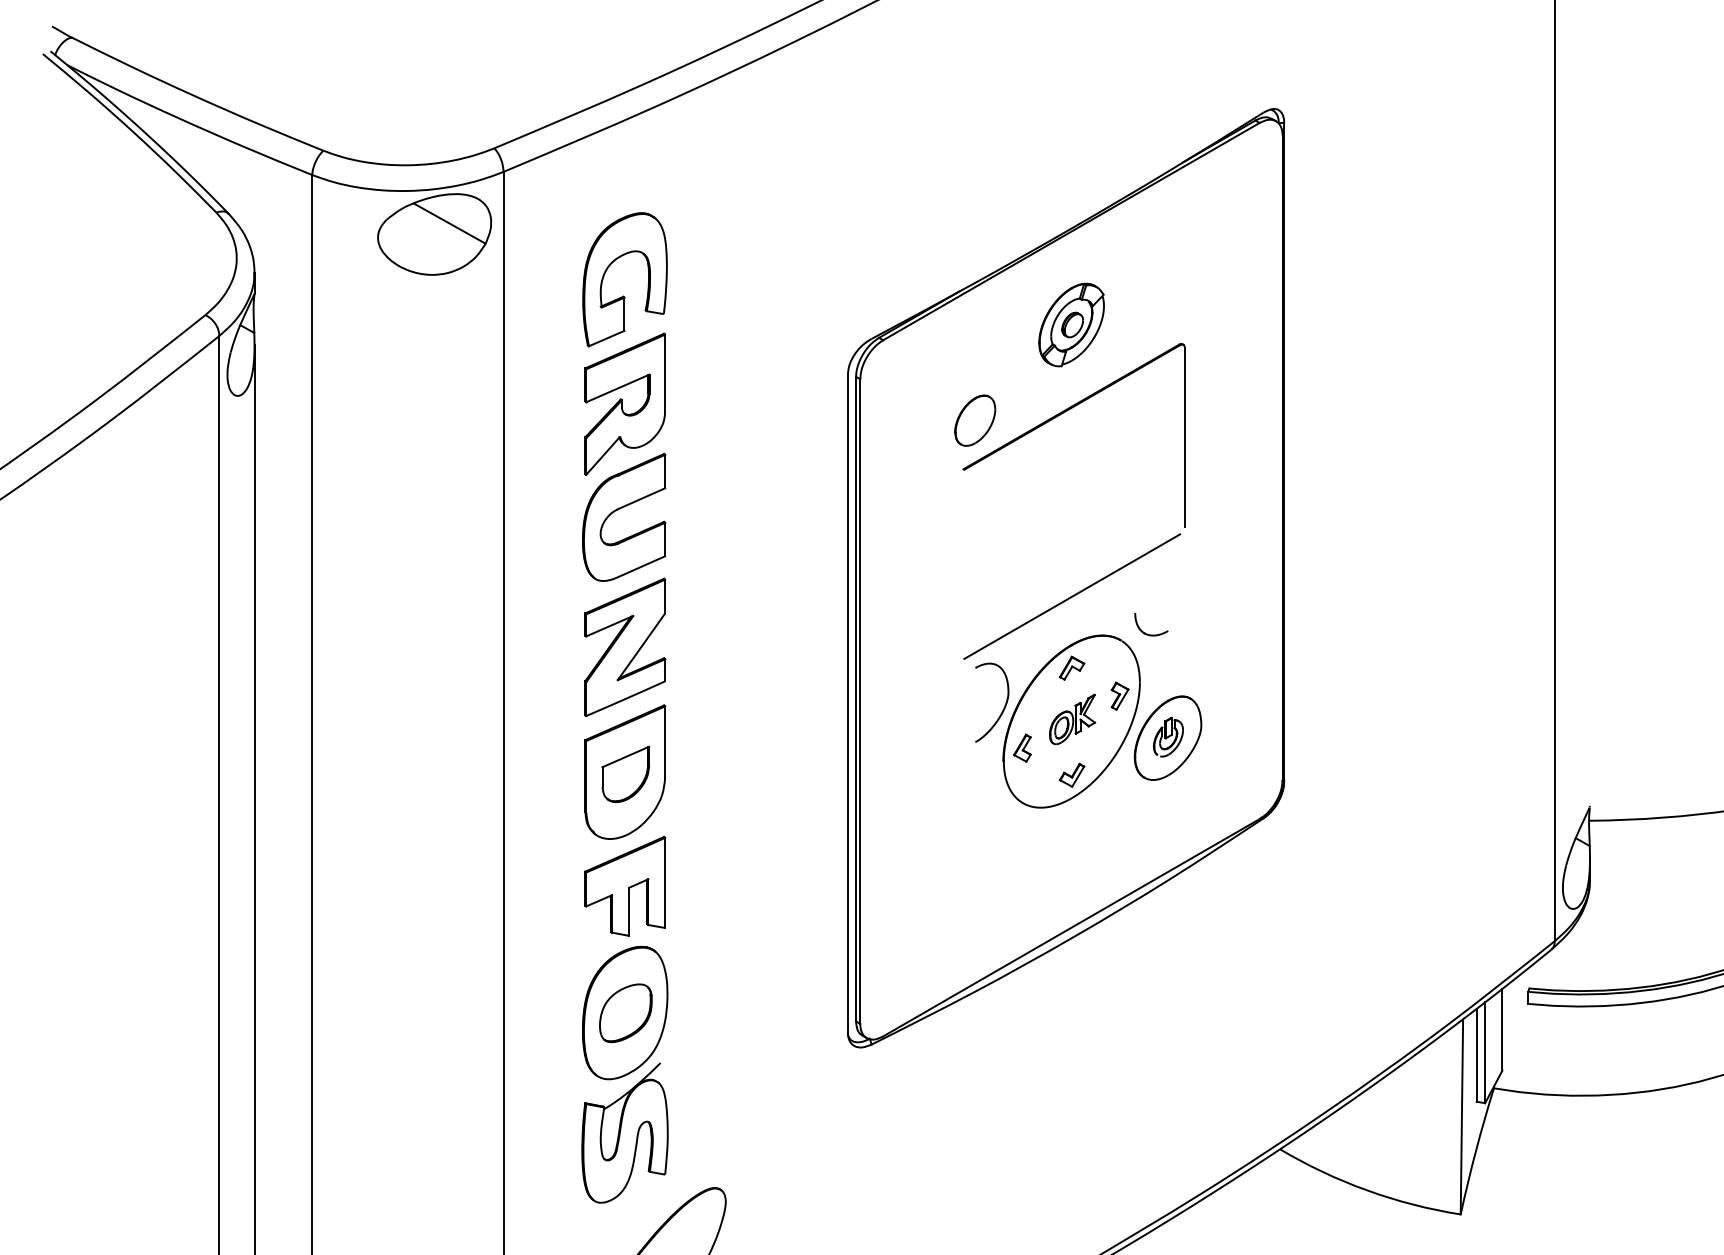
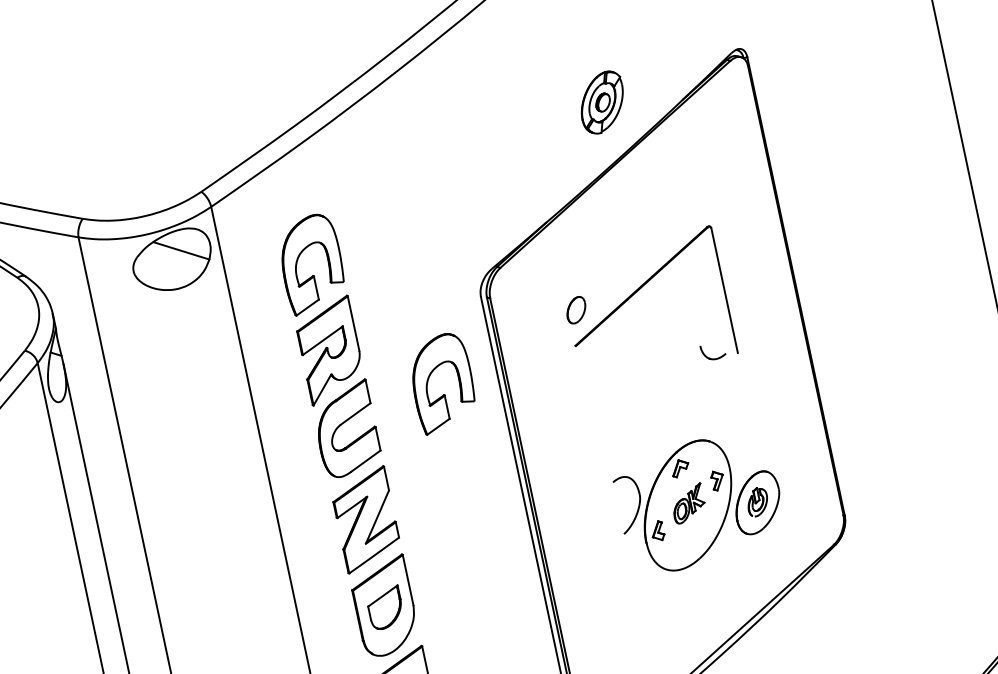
part: (1071, 324) -> (602, 102), moved
part: (975, 420) -> (576, 310), size x0.7
part: (768, 497) -> (443, 394), added
line: (1072, 596) -> (670, 418), removed
part: (1147, 633) -> (711, 358), moved
part: (1071, 774) -> (695, 542), removed

